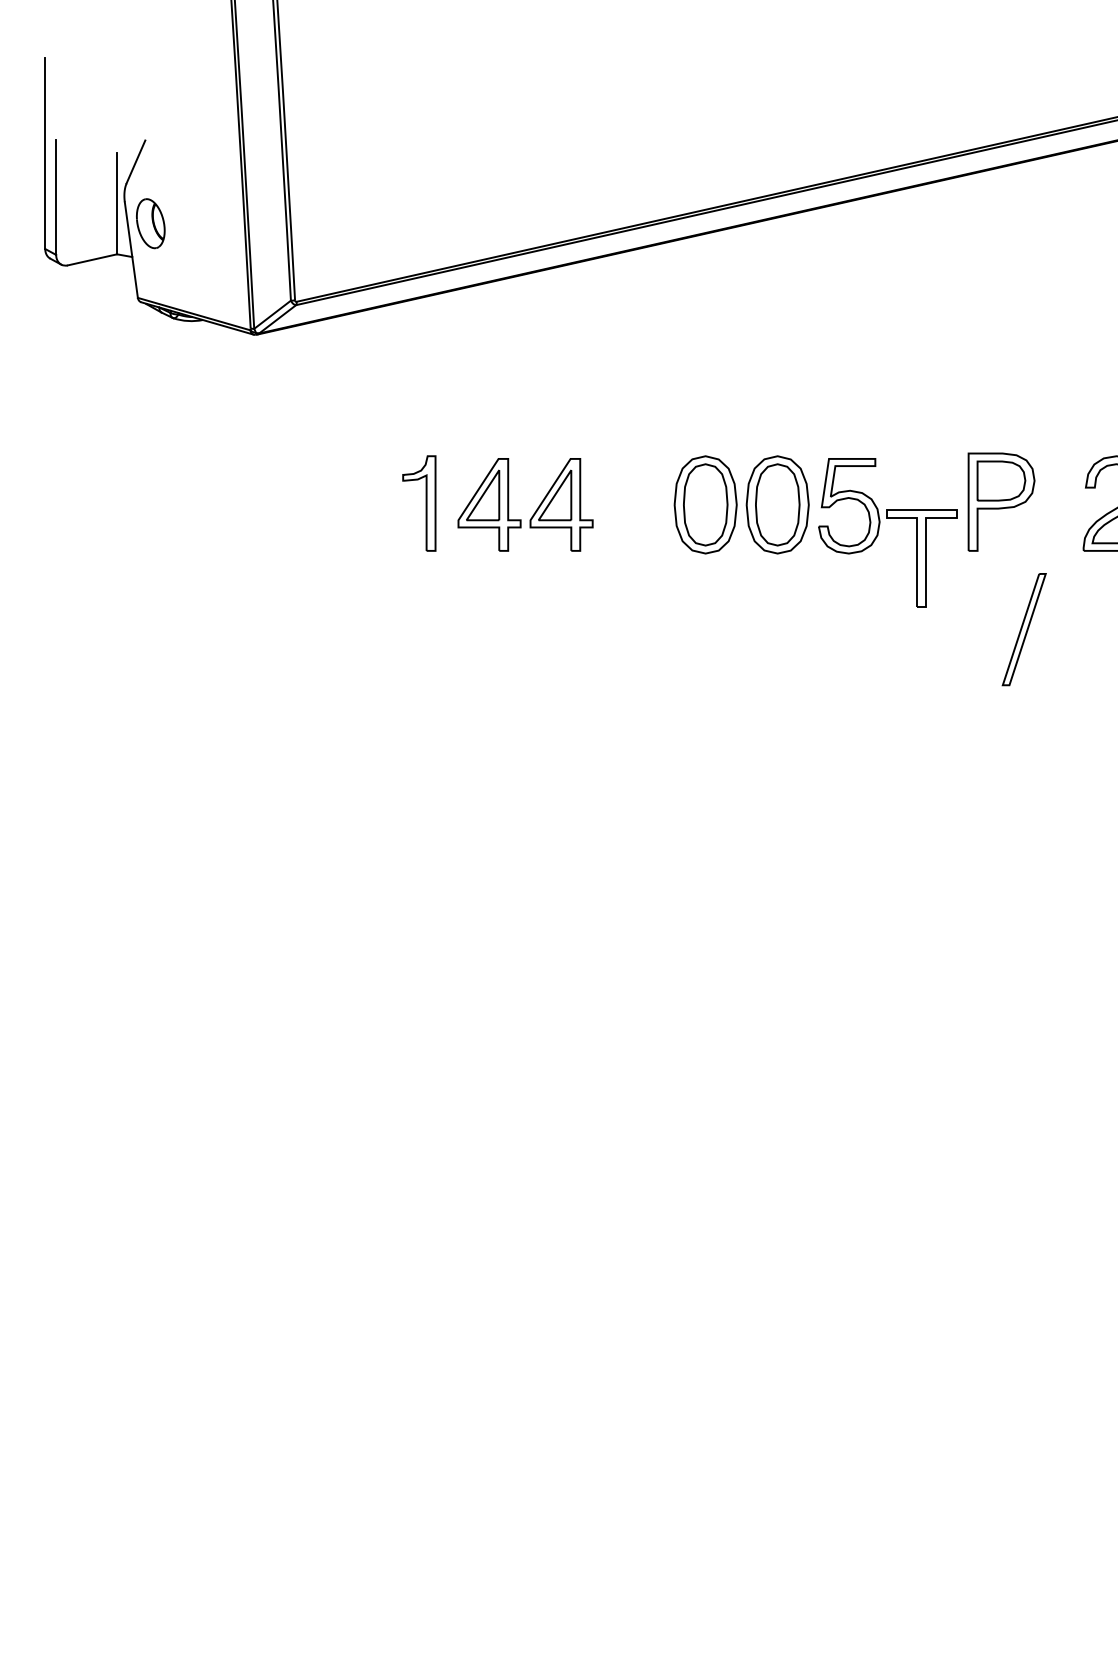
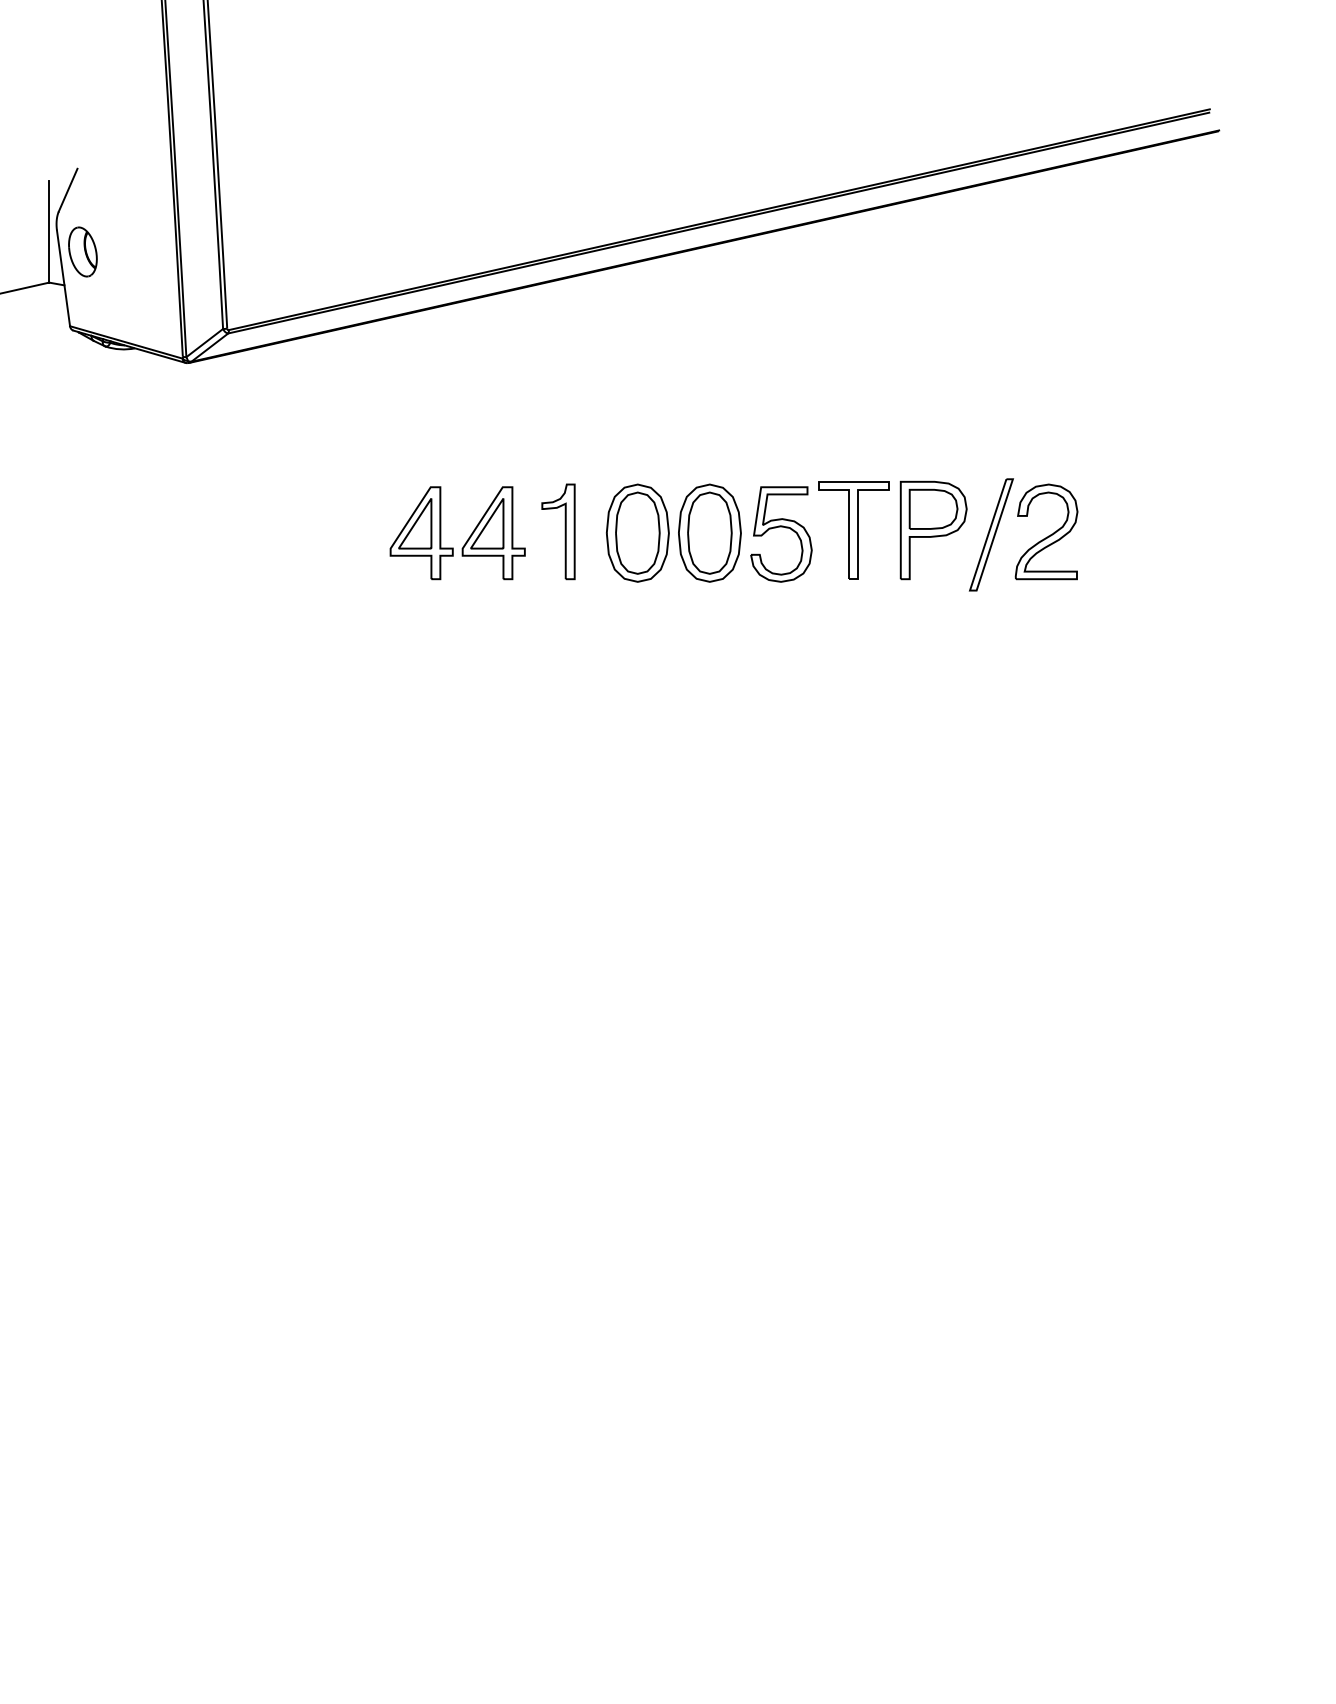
part: (419, 503) -> (558, 531), moved
part: (921, 558) -> (853, 530), moved
part: (1023, 629) -> (990, 534), moved

